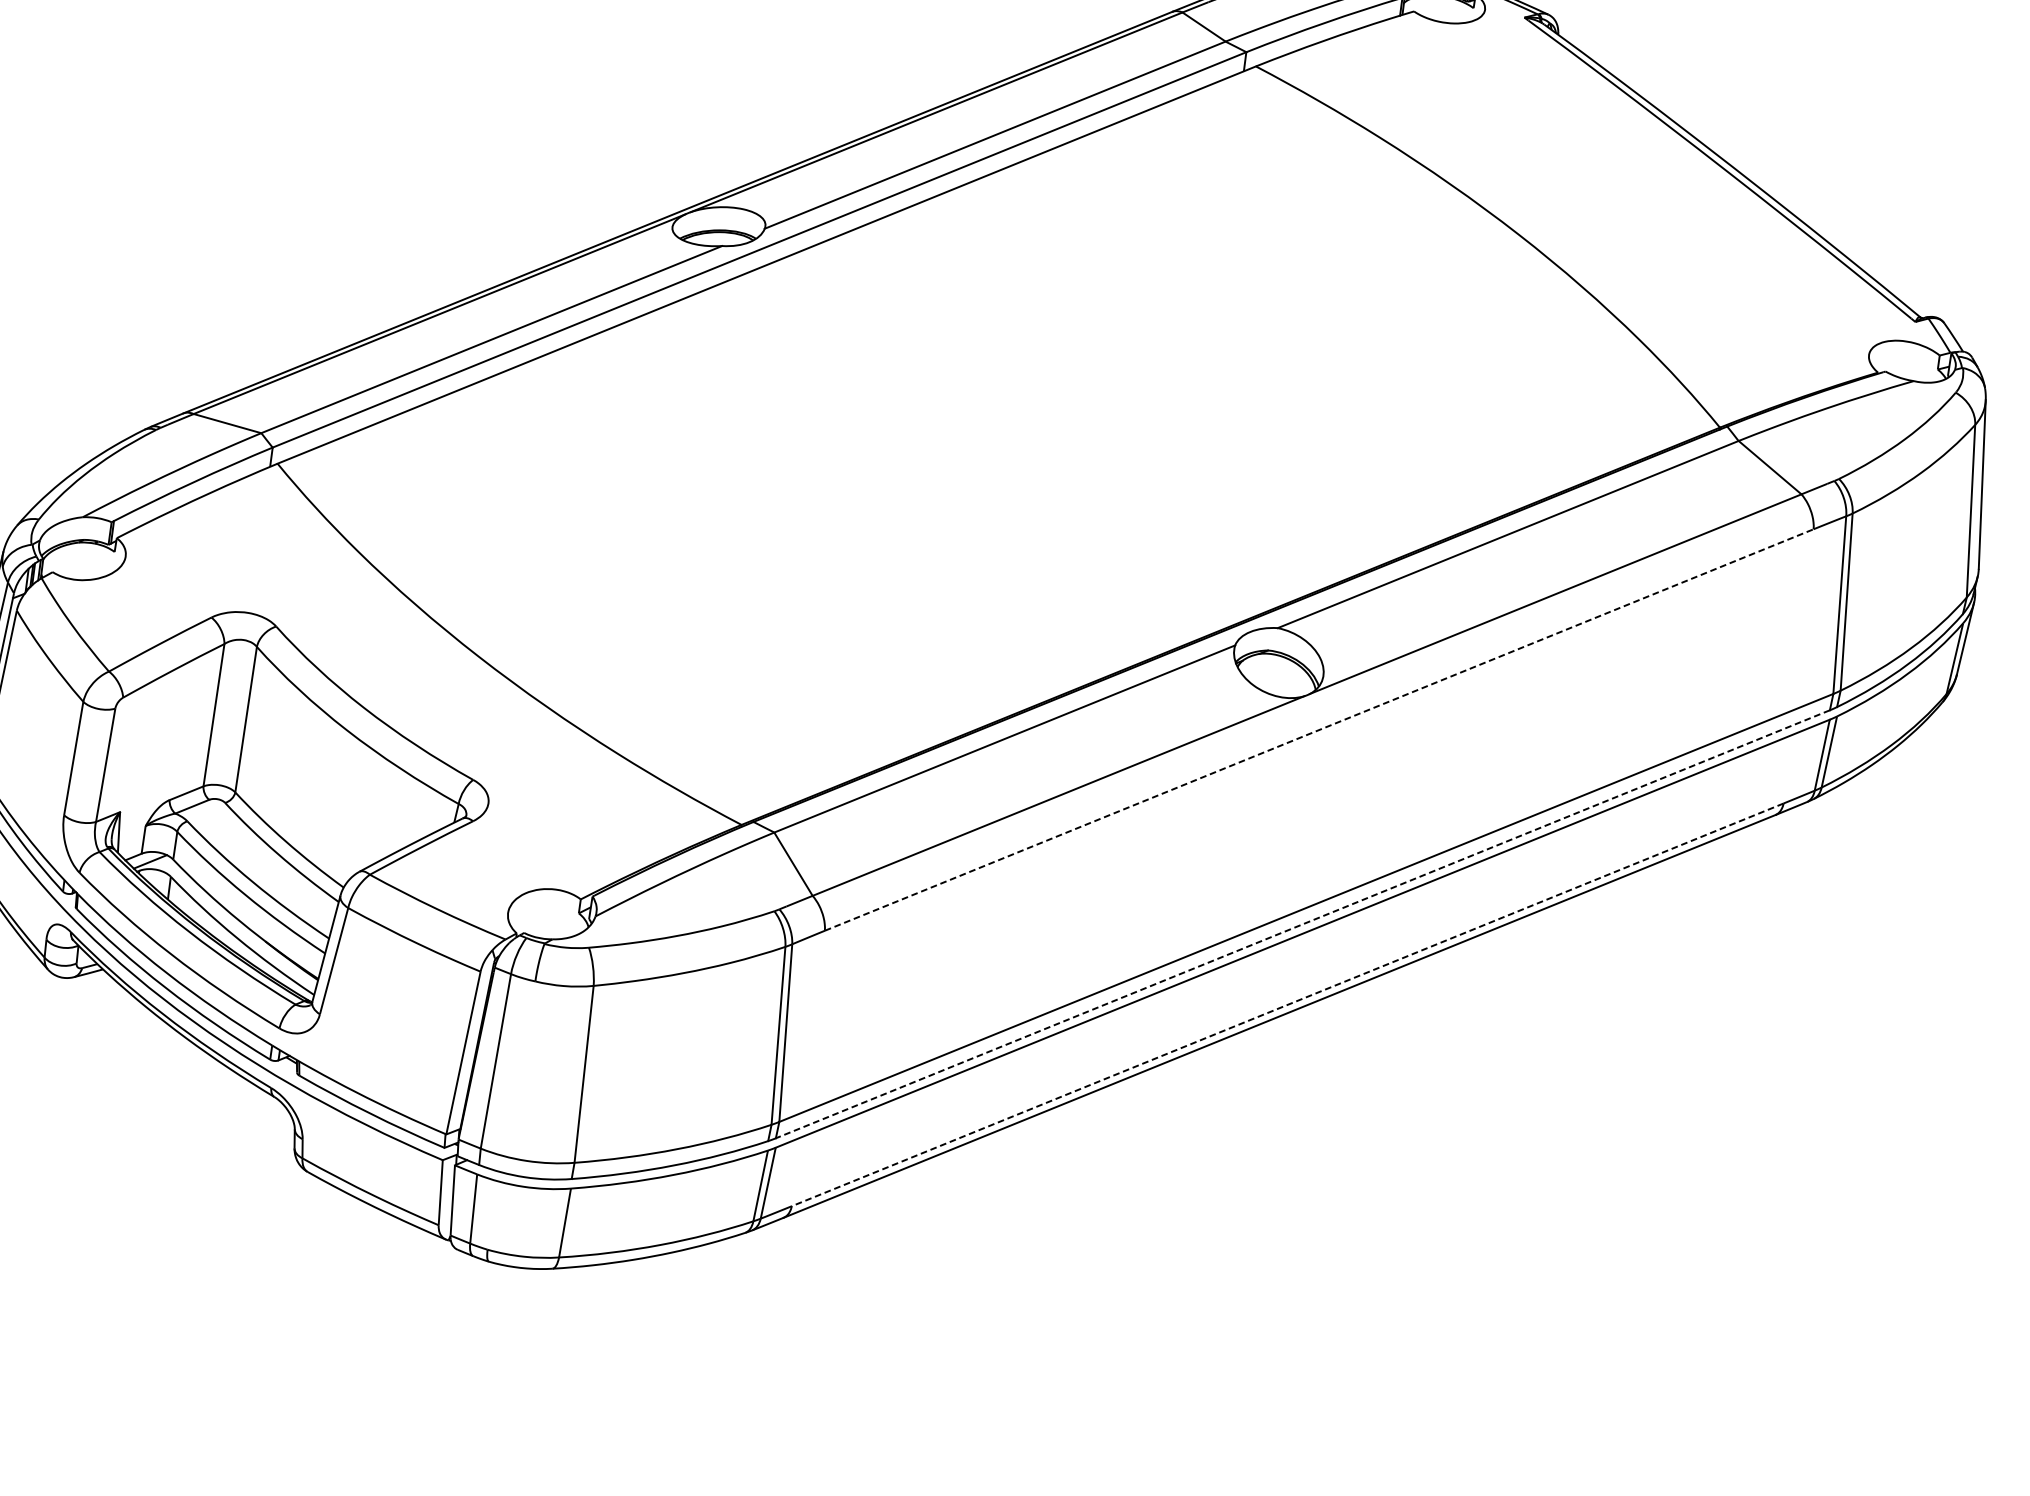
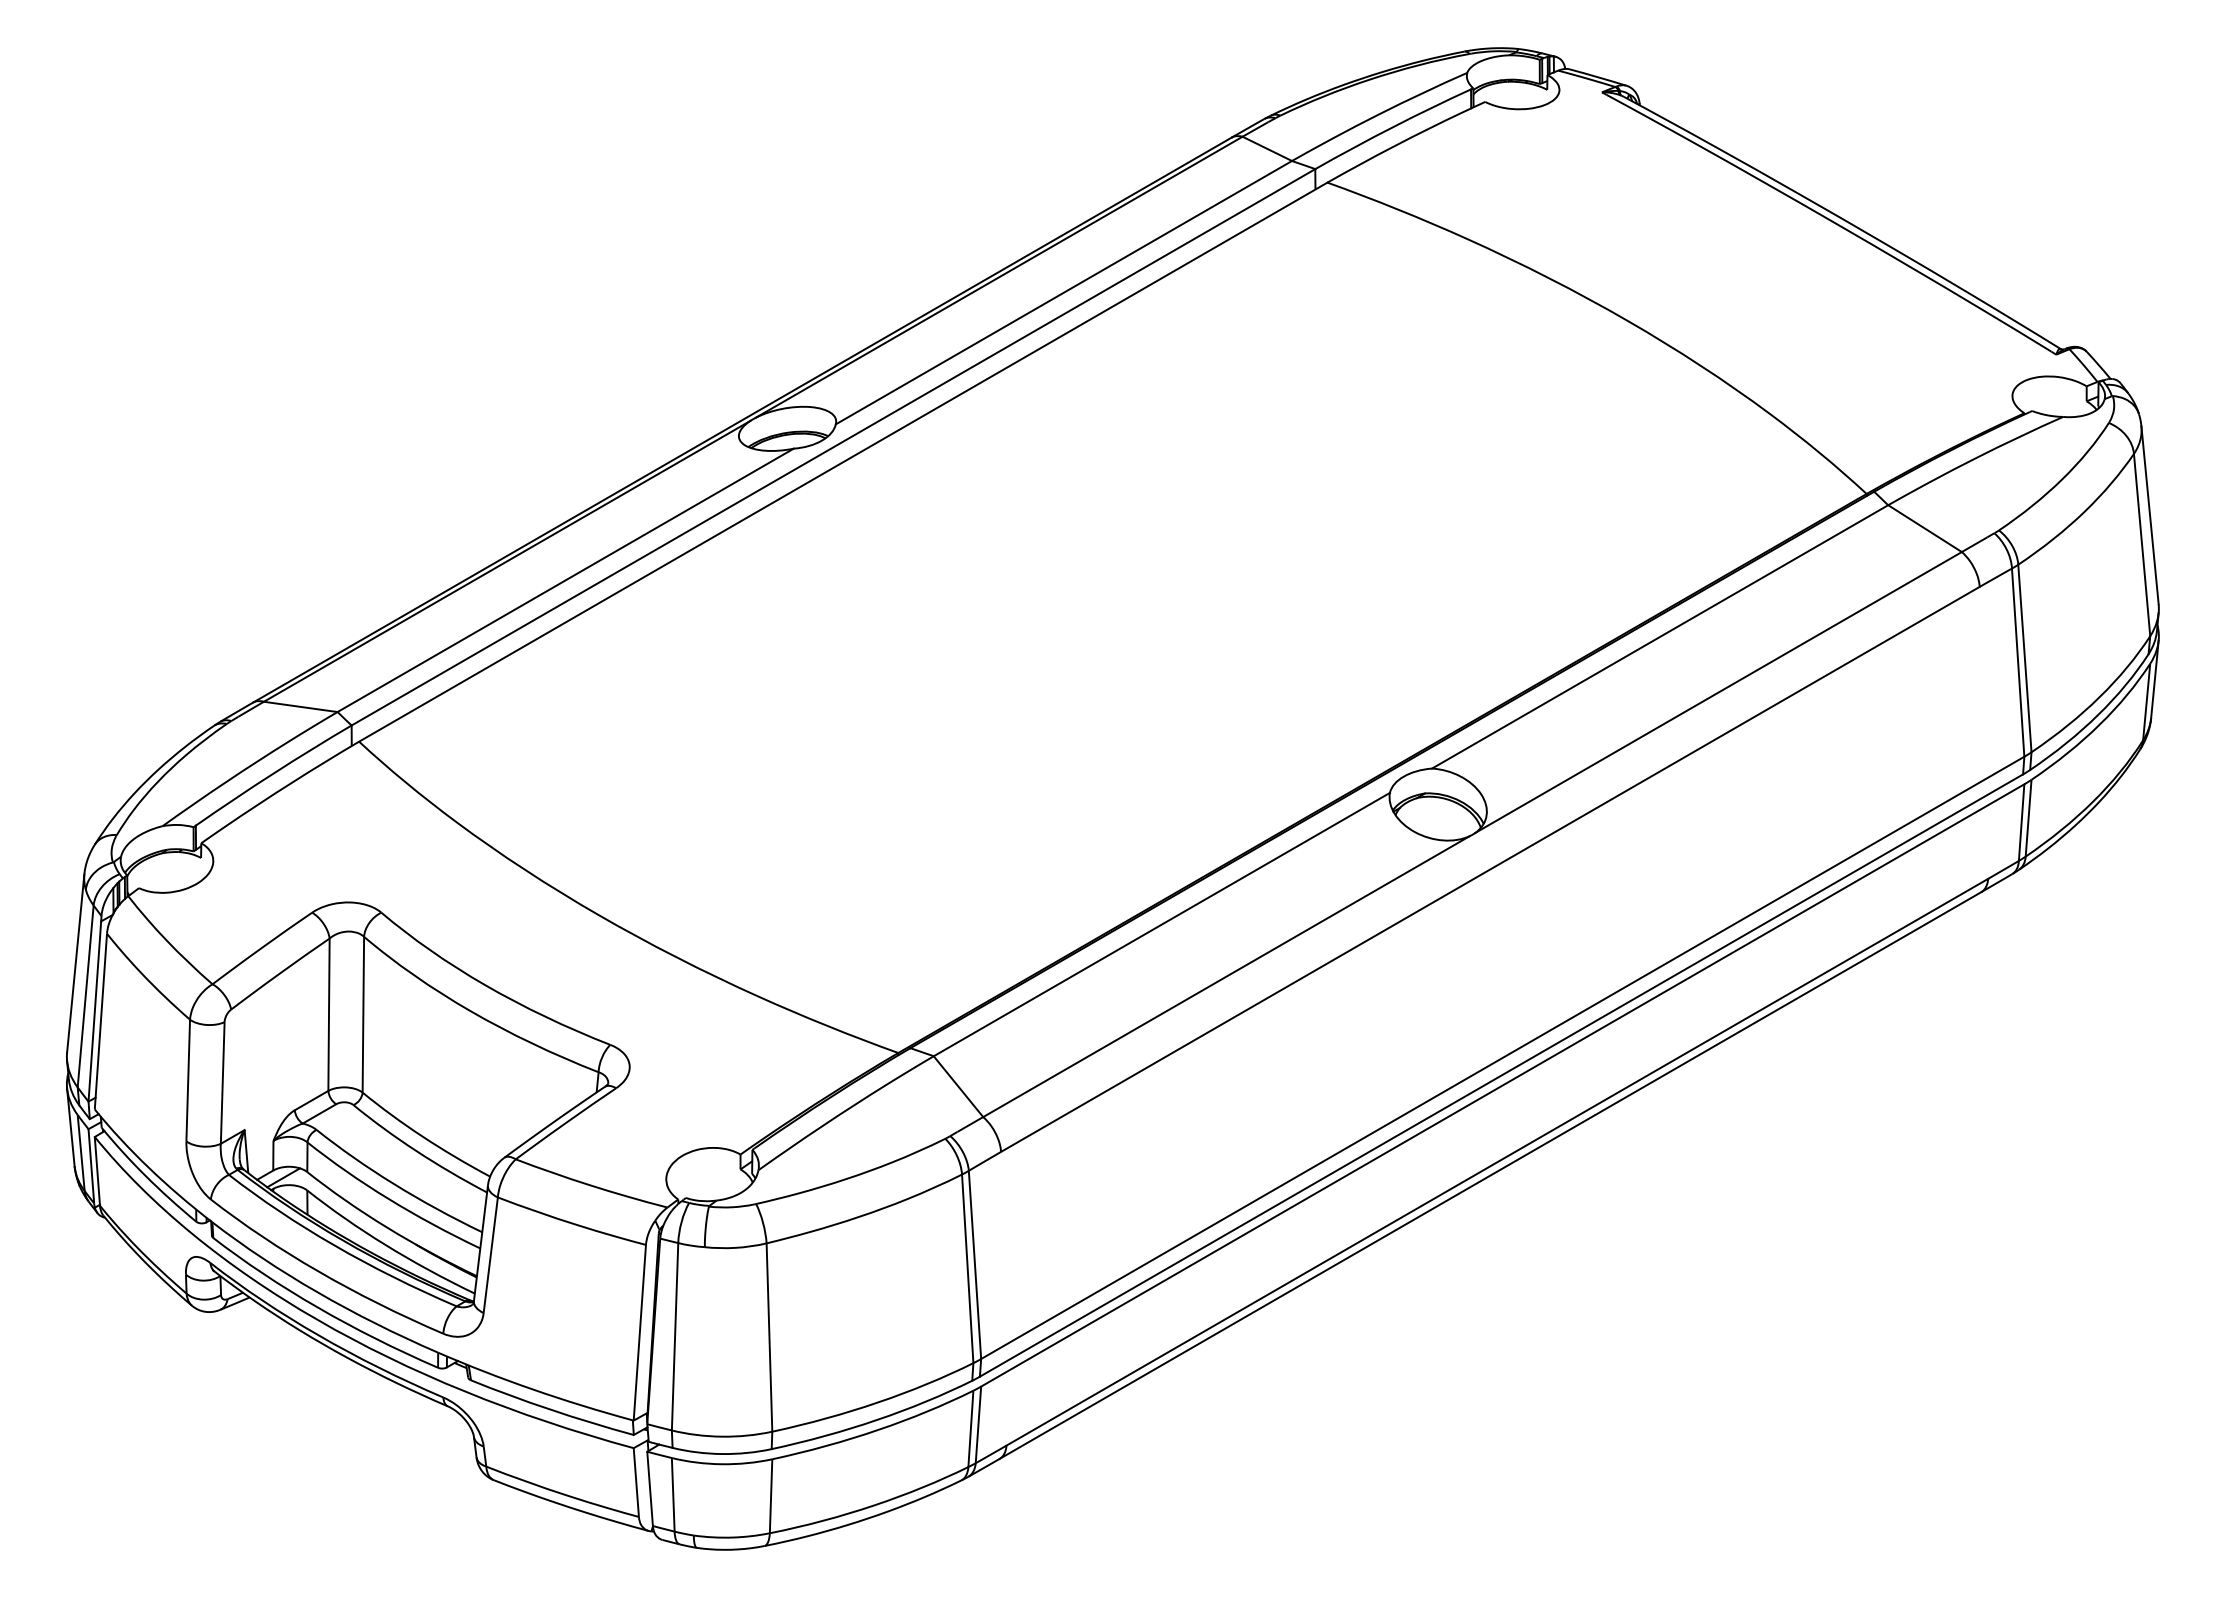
line: (1319, 730) -> (1490, 869), dashed -> solid
line: (1302, 924) -> (1501, 1075), dashed -> solid
line: (1287, 1005) -> (1497, 1162), dashed -> solid

